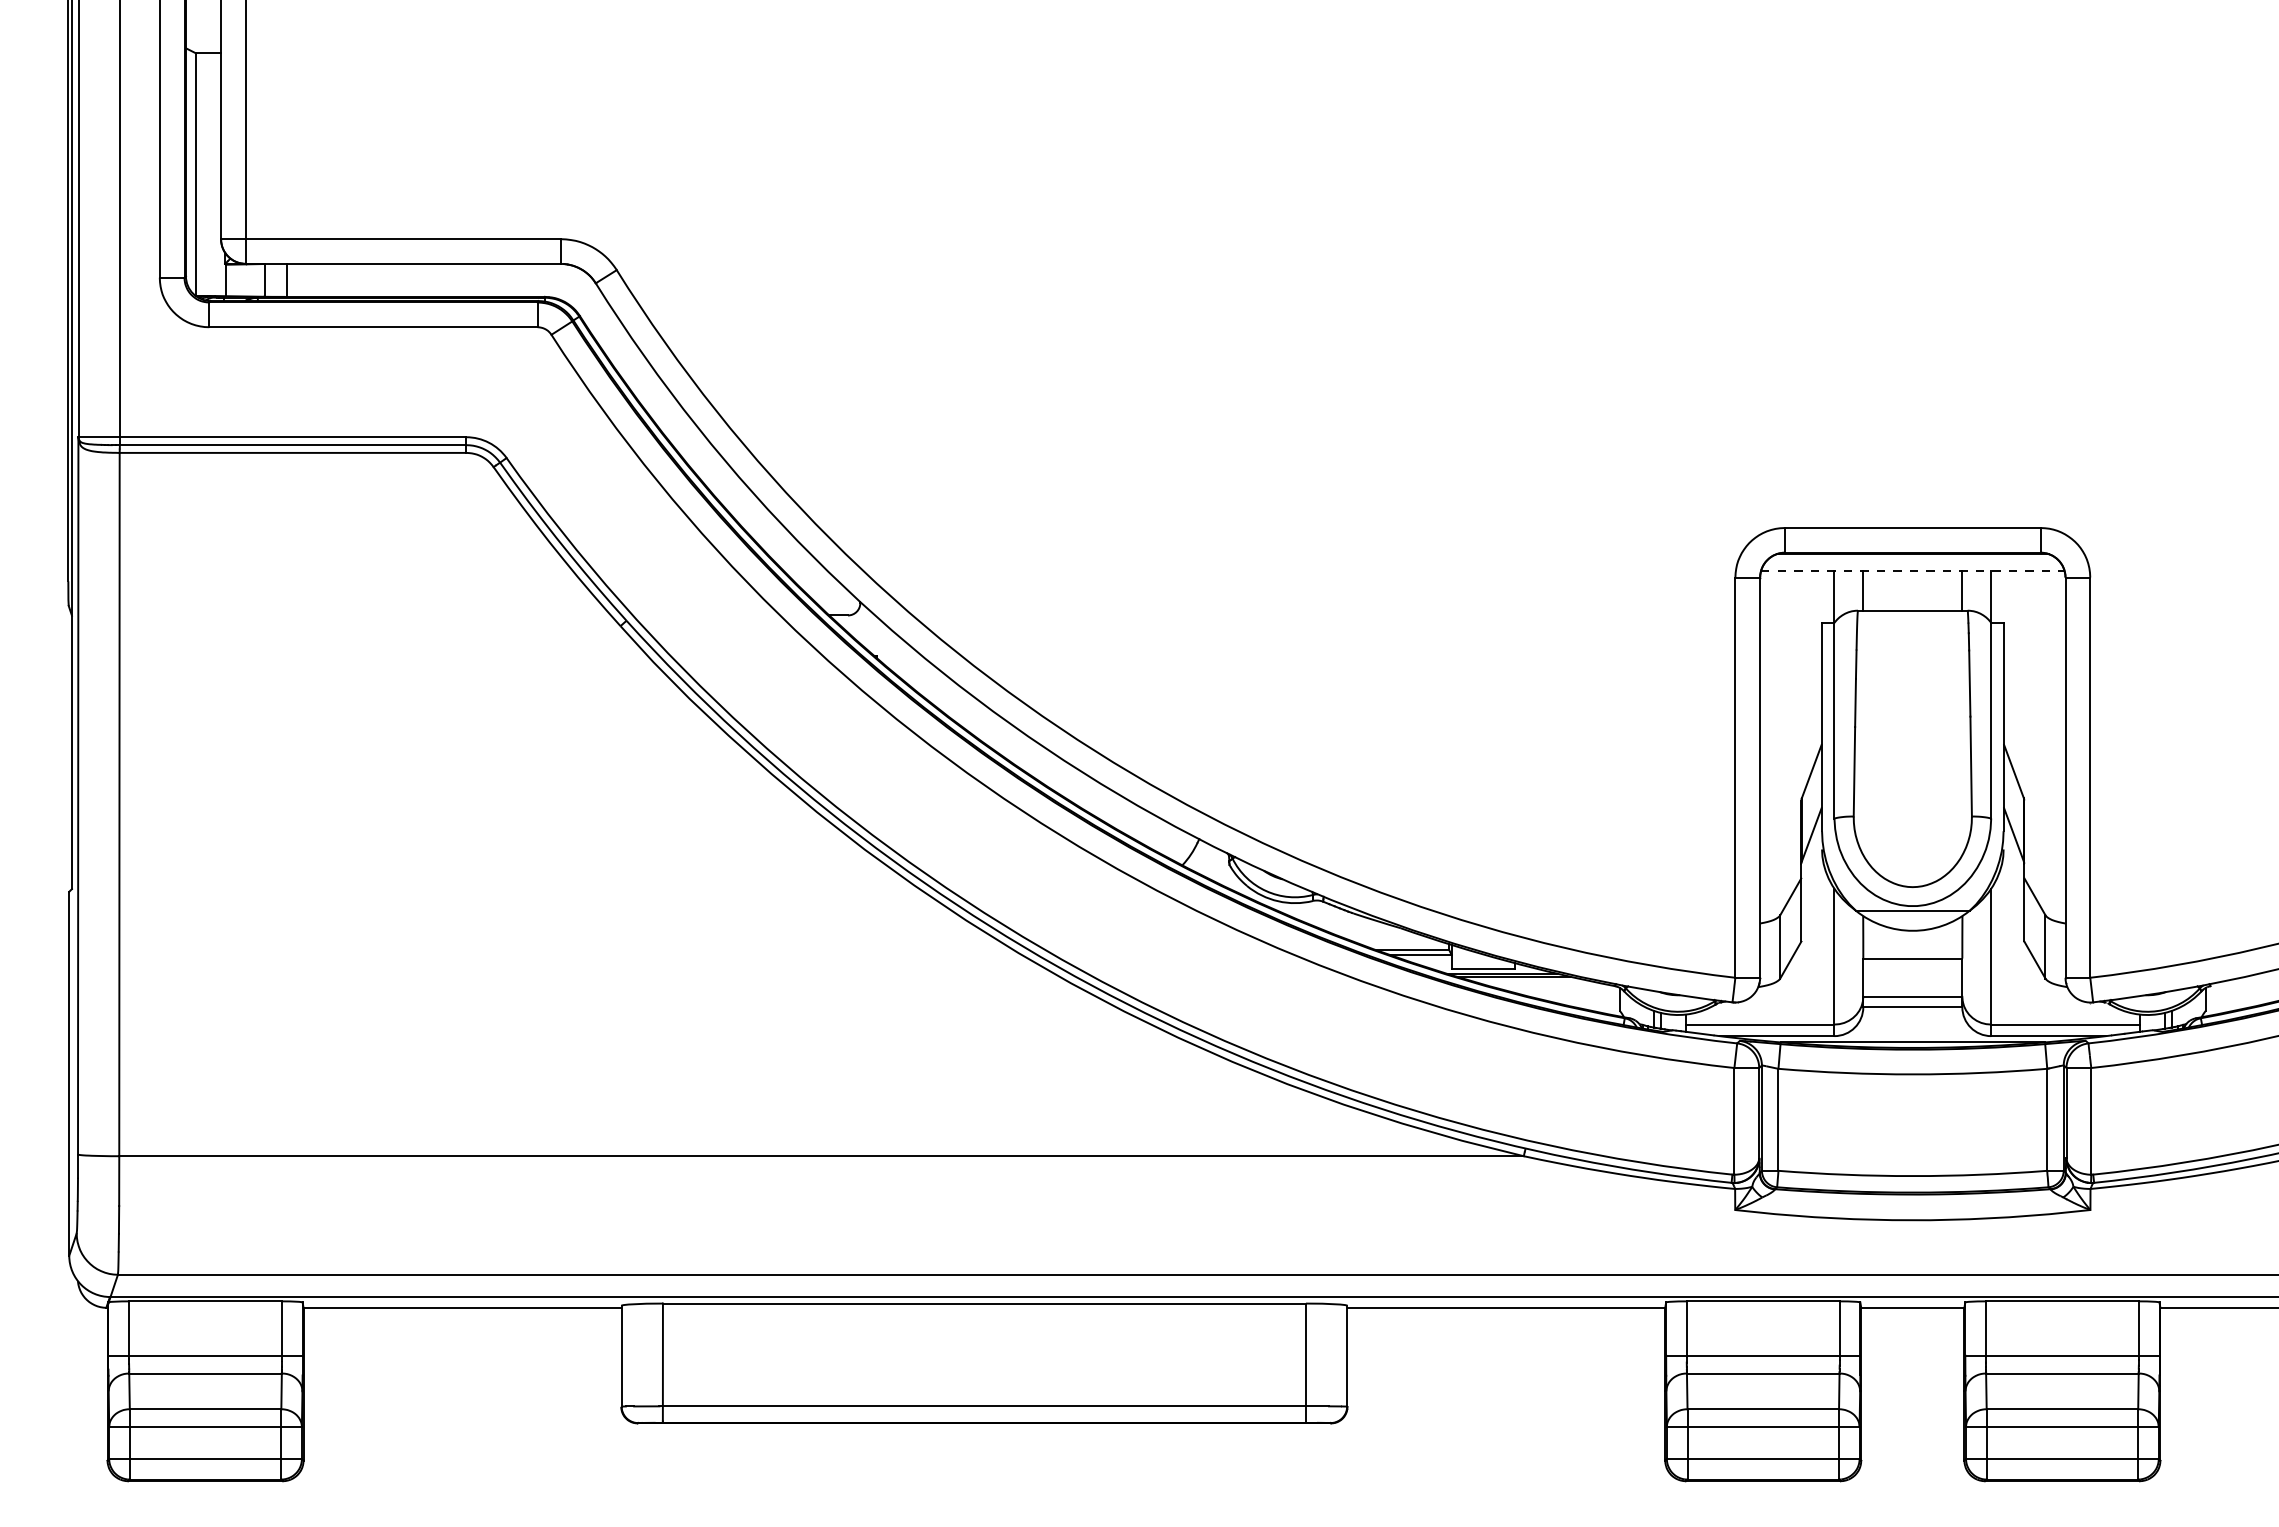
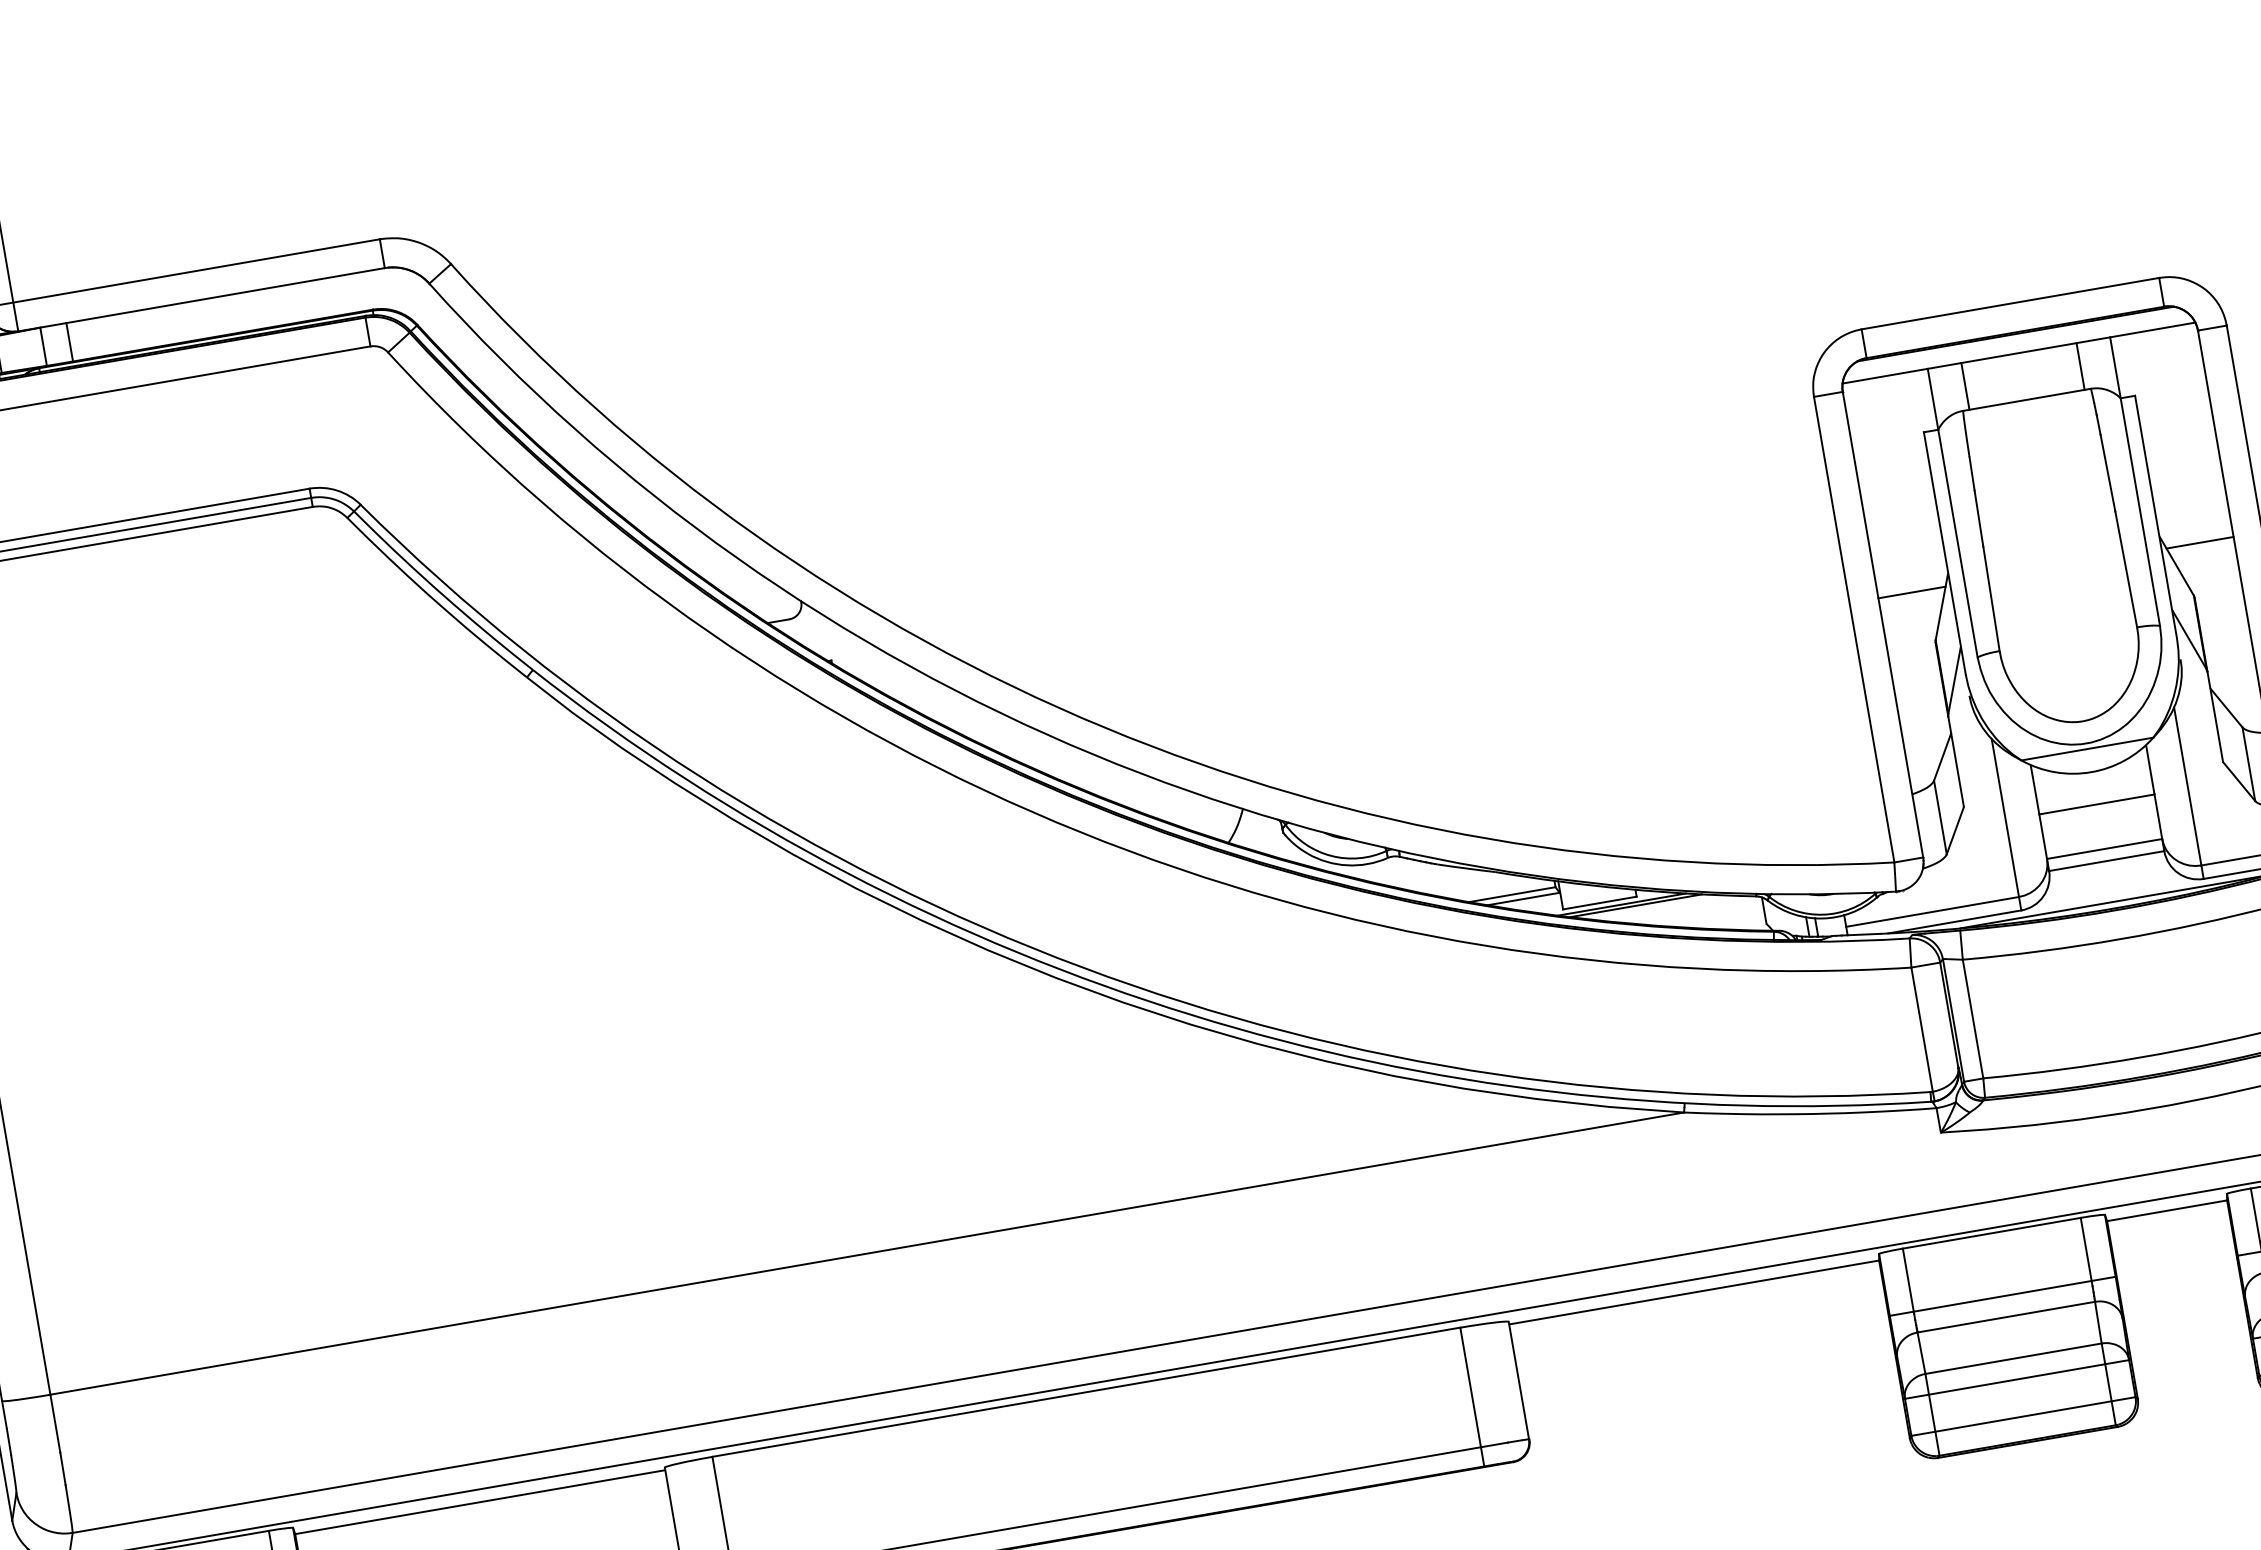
line: (1912, 570) -> (2018, 353), dashed -> solid
line: (1788, 754) -> (1911, 592), added
line: (2036, 754) -> (2199, 542), added

